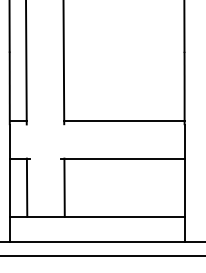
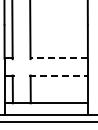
line: (125, 120) -> (59, 57), solid -> dashed
line: (122, 158) -> (58, 75), solid -> dashed

